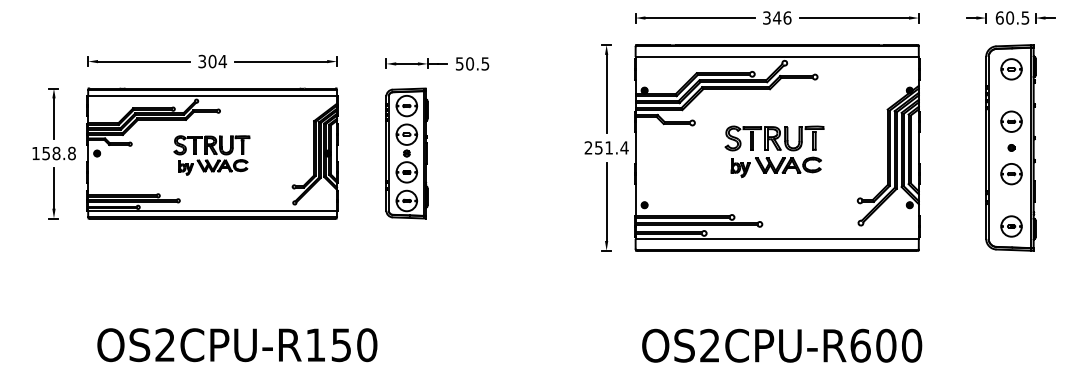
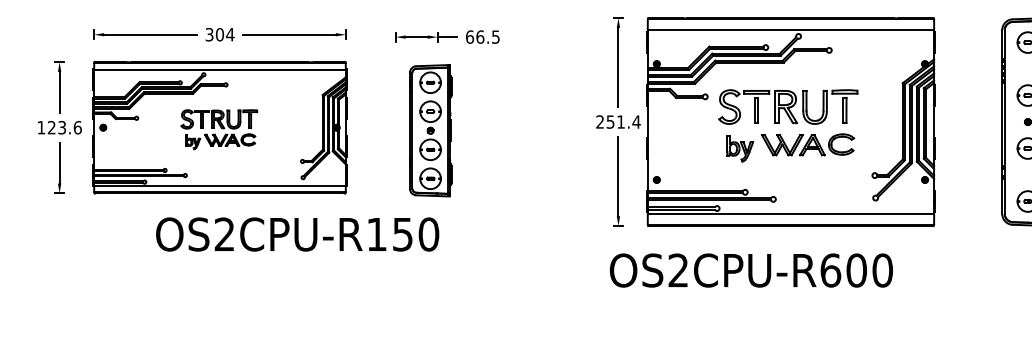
text: (464, 63) -> (474, 36), 50.5 -> 66.5
part: (774, 151) -> (788, 125), size x1.4
text: (58, 153) -> (64, 127), 158.8 -> 123.6
part: (406, 153) -> (430, 130), moved
text: (237, 345) -> (297, 234), moved
text: (782, 345) -> (751, 270), moved

